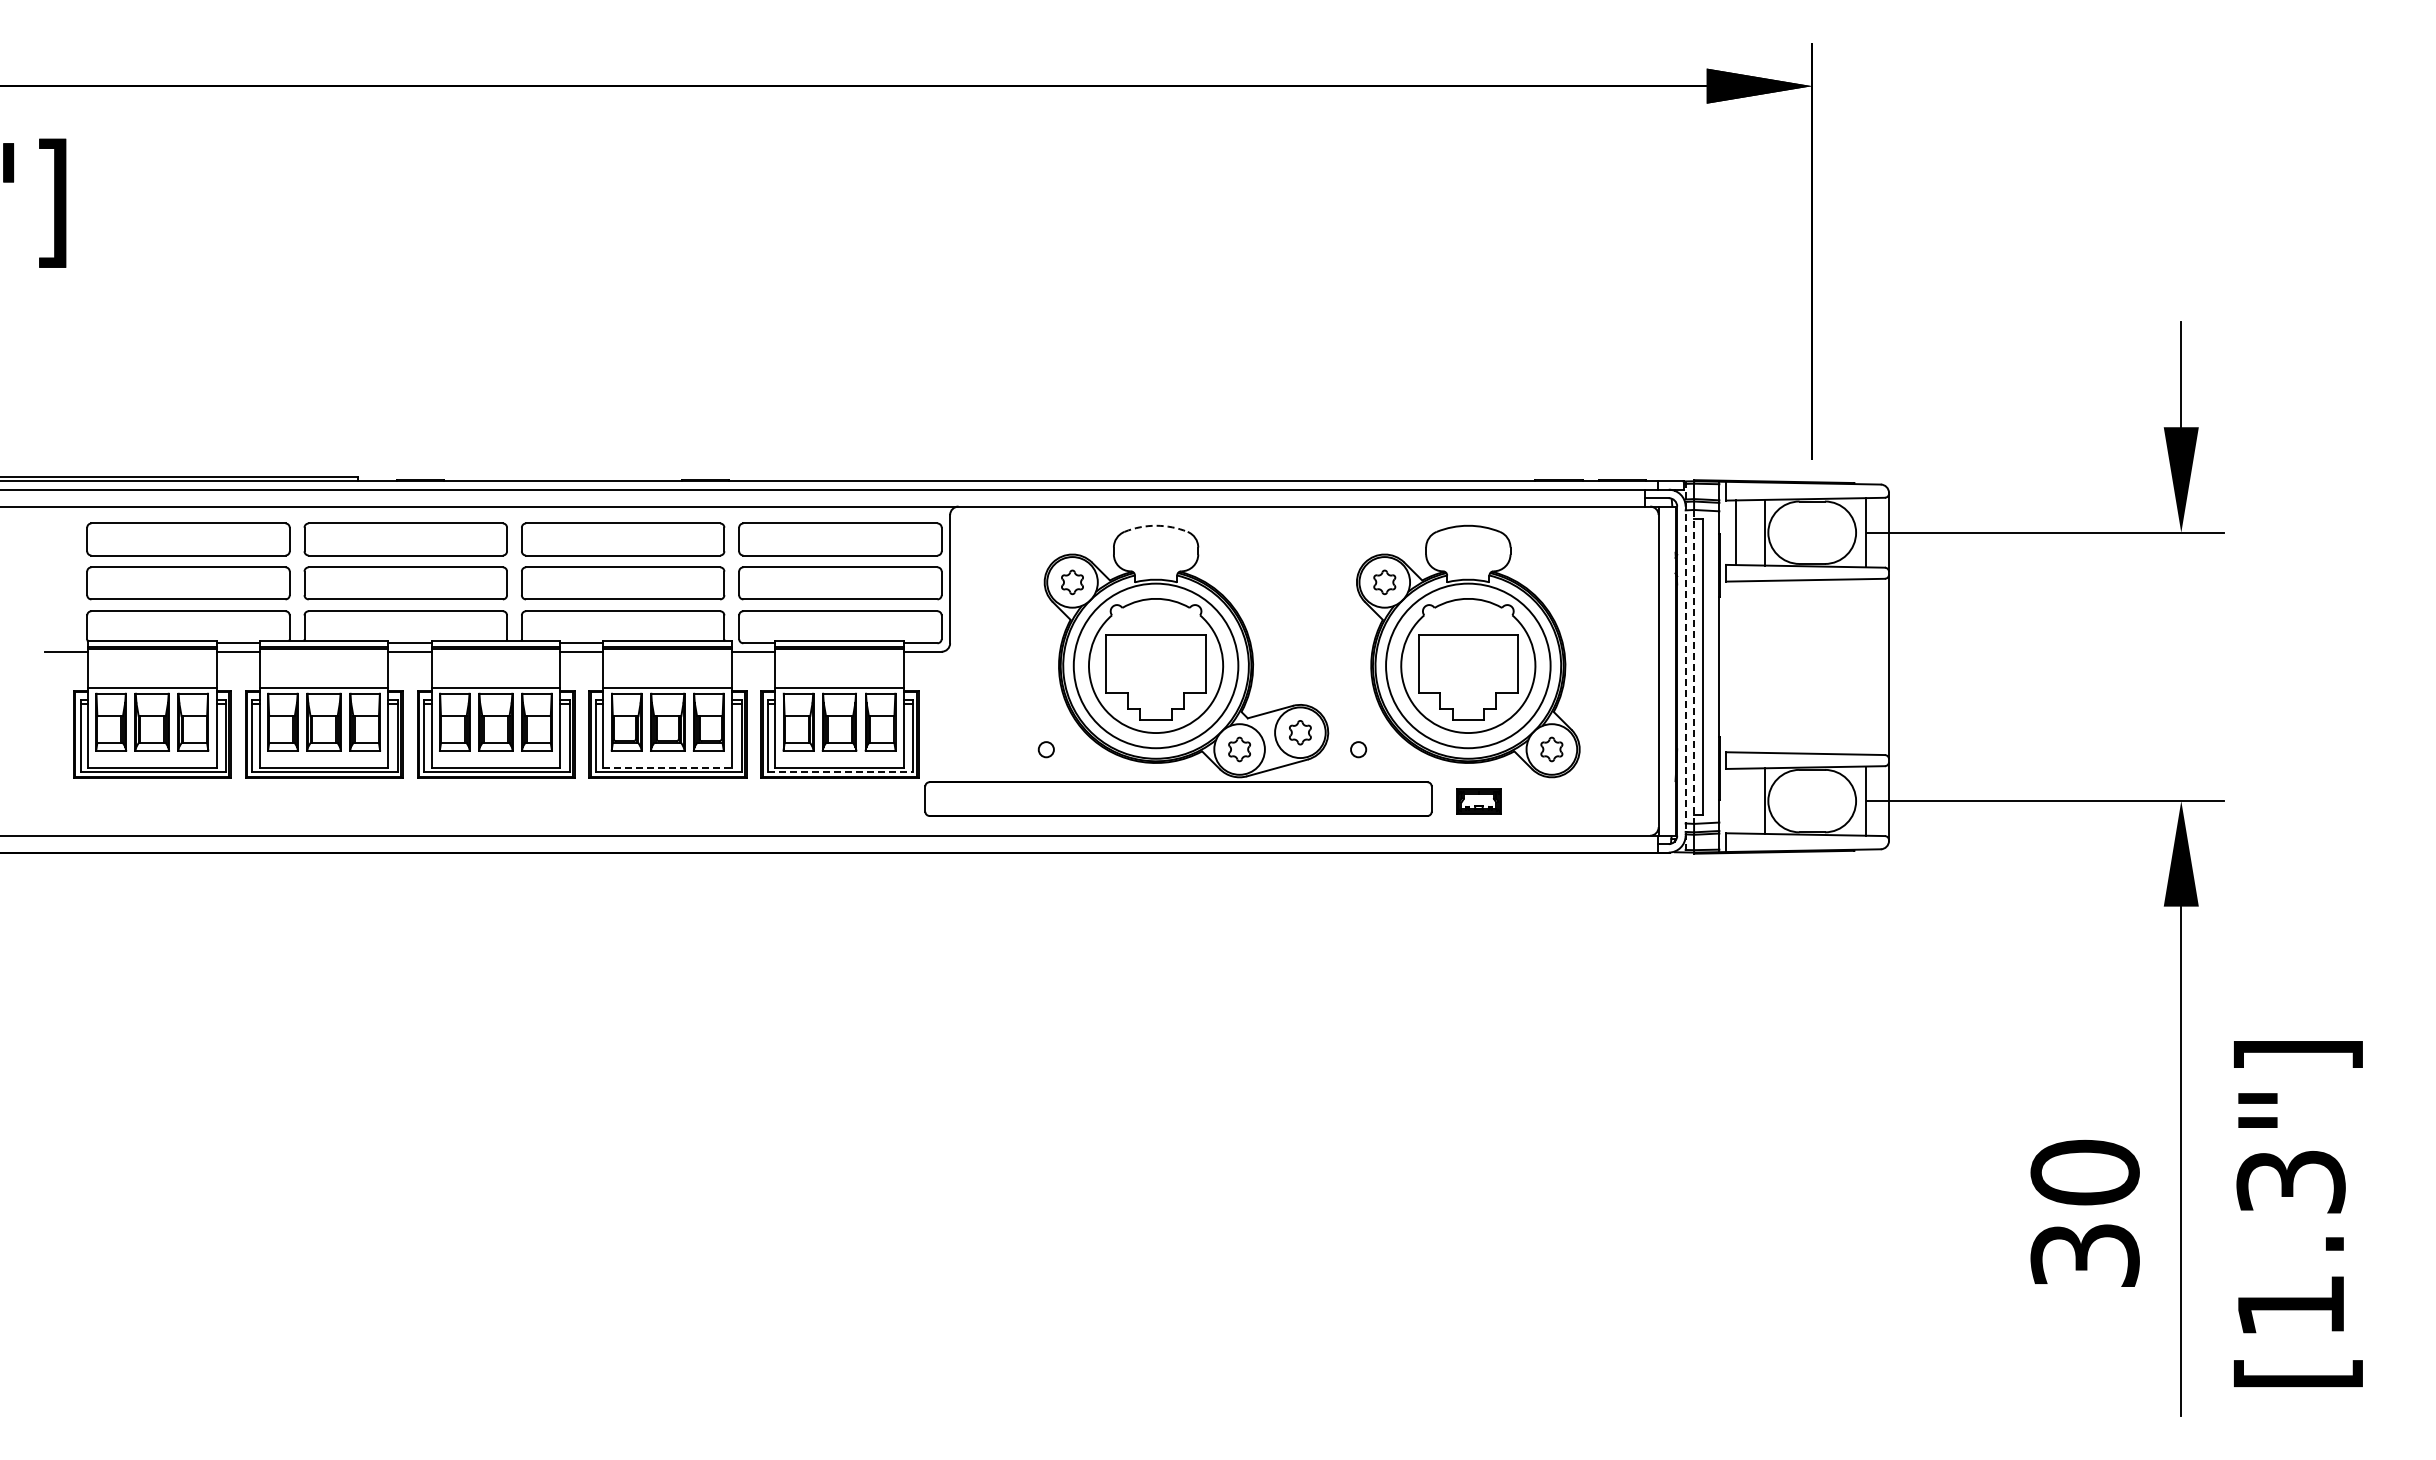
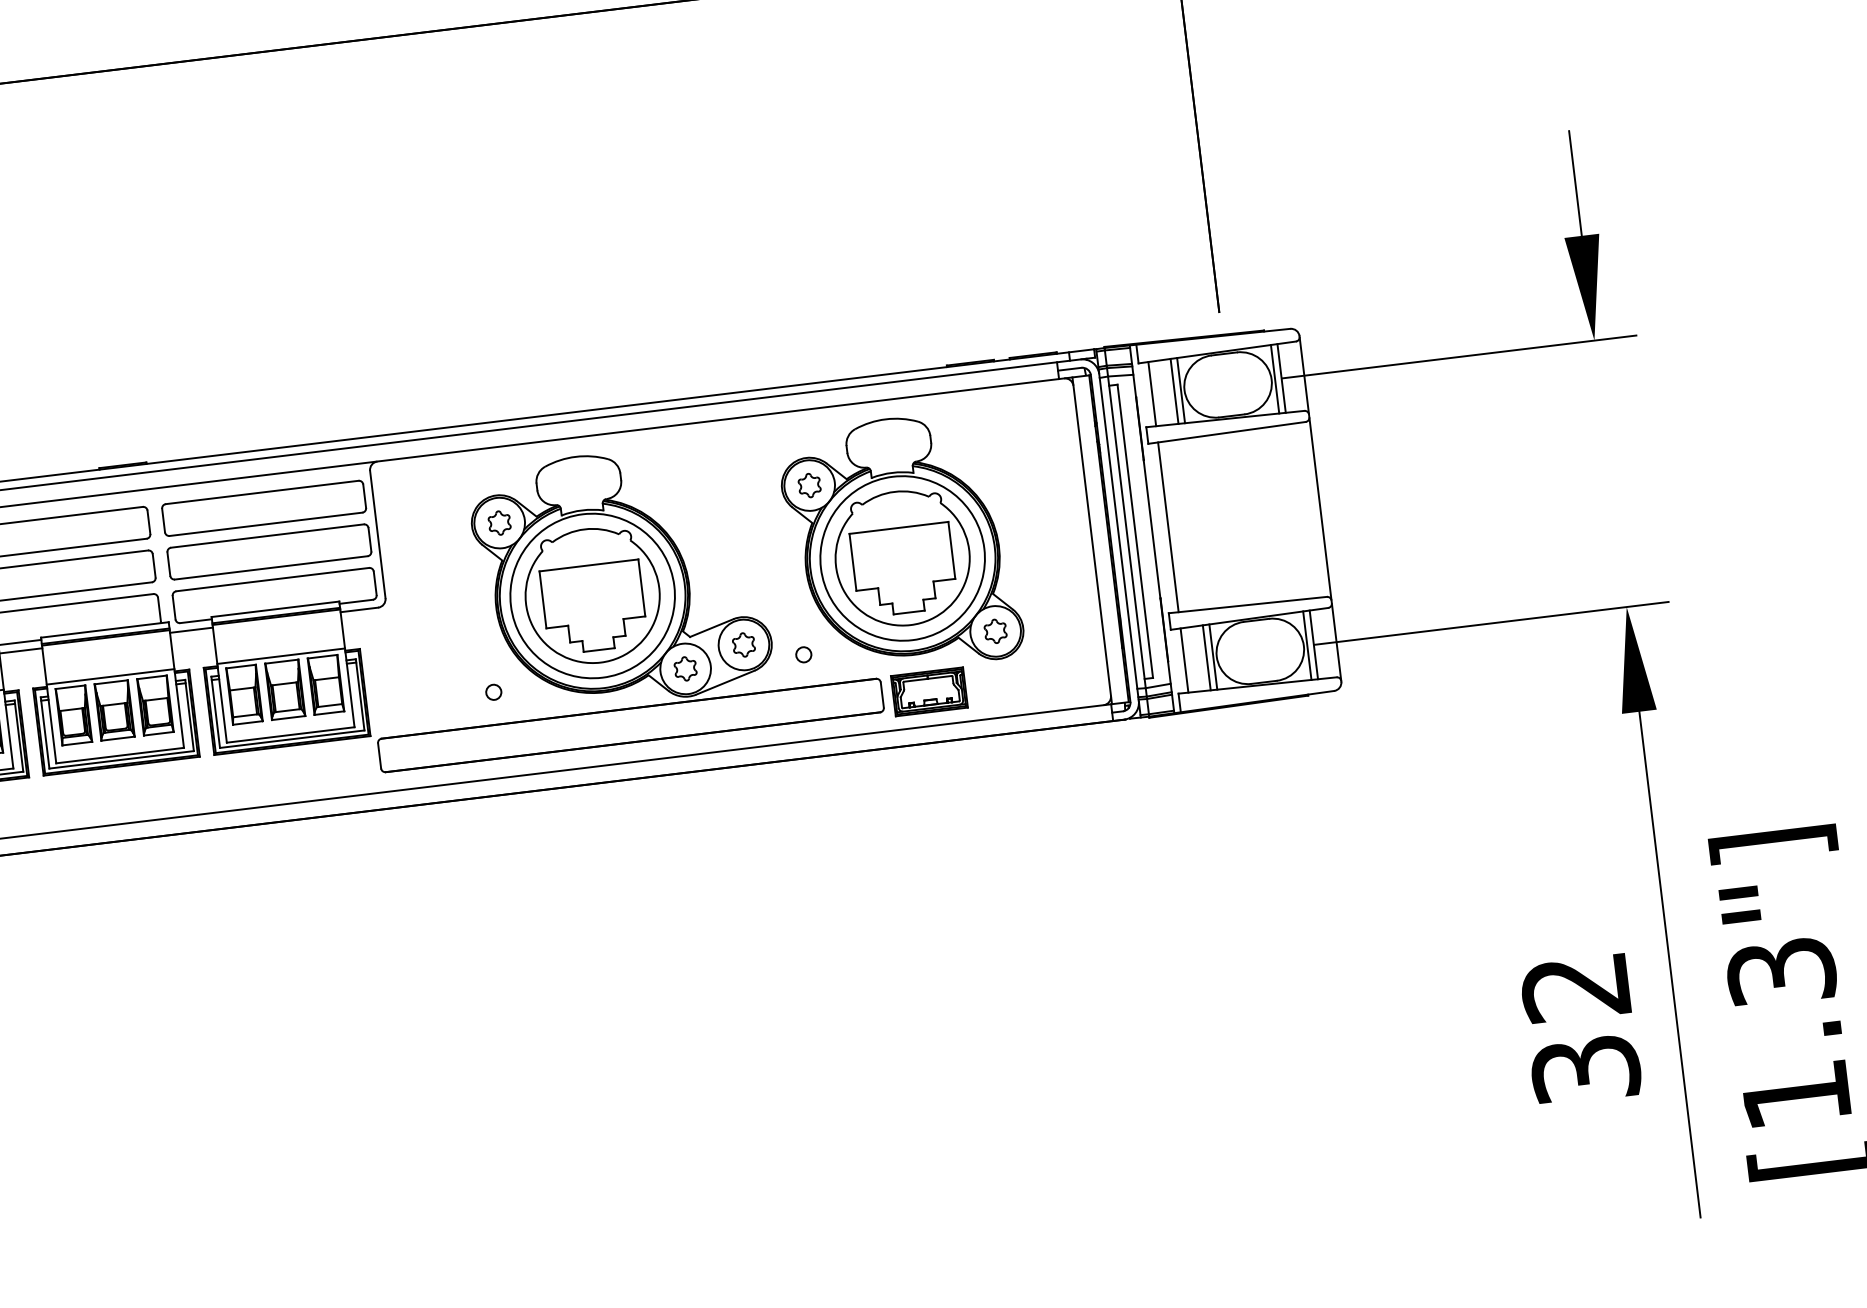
arc: (1156, 525) -> (576, 456), dashed -> solid
line: (1758, 532) -> (1174, 391), added
line: (1859, 532) -> (1274, 379), added
line: (1694, 666) -> (1127, 531), dashed -> solid
line: (1735, 666) -> (1167, 526), added
line: (1685, 667) -> (1118, 533), dashed -> solid
line: (668, 767) -> (120, 755), dashed -> solid
line: (840, 772) -> (292, 739), dashed -> solid
line: (1735, 800) -> (1184, 659), added
line: (1758, 800) -> (1206, 657), added
line: (1859, 800) -> (1307, 645), added
part: (1478, 801) -> (929, 691), size x1.67
text: (2084, 1172) -> (1575, 987), 30 -> 32

